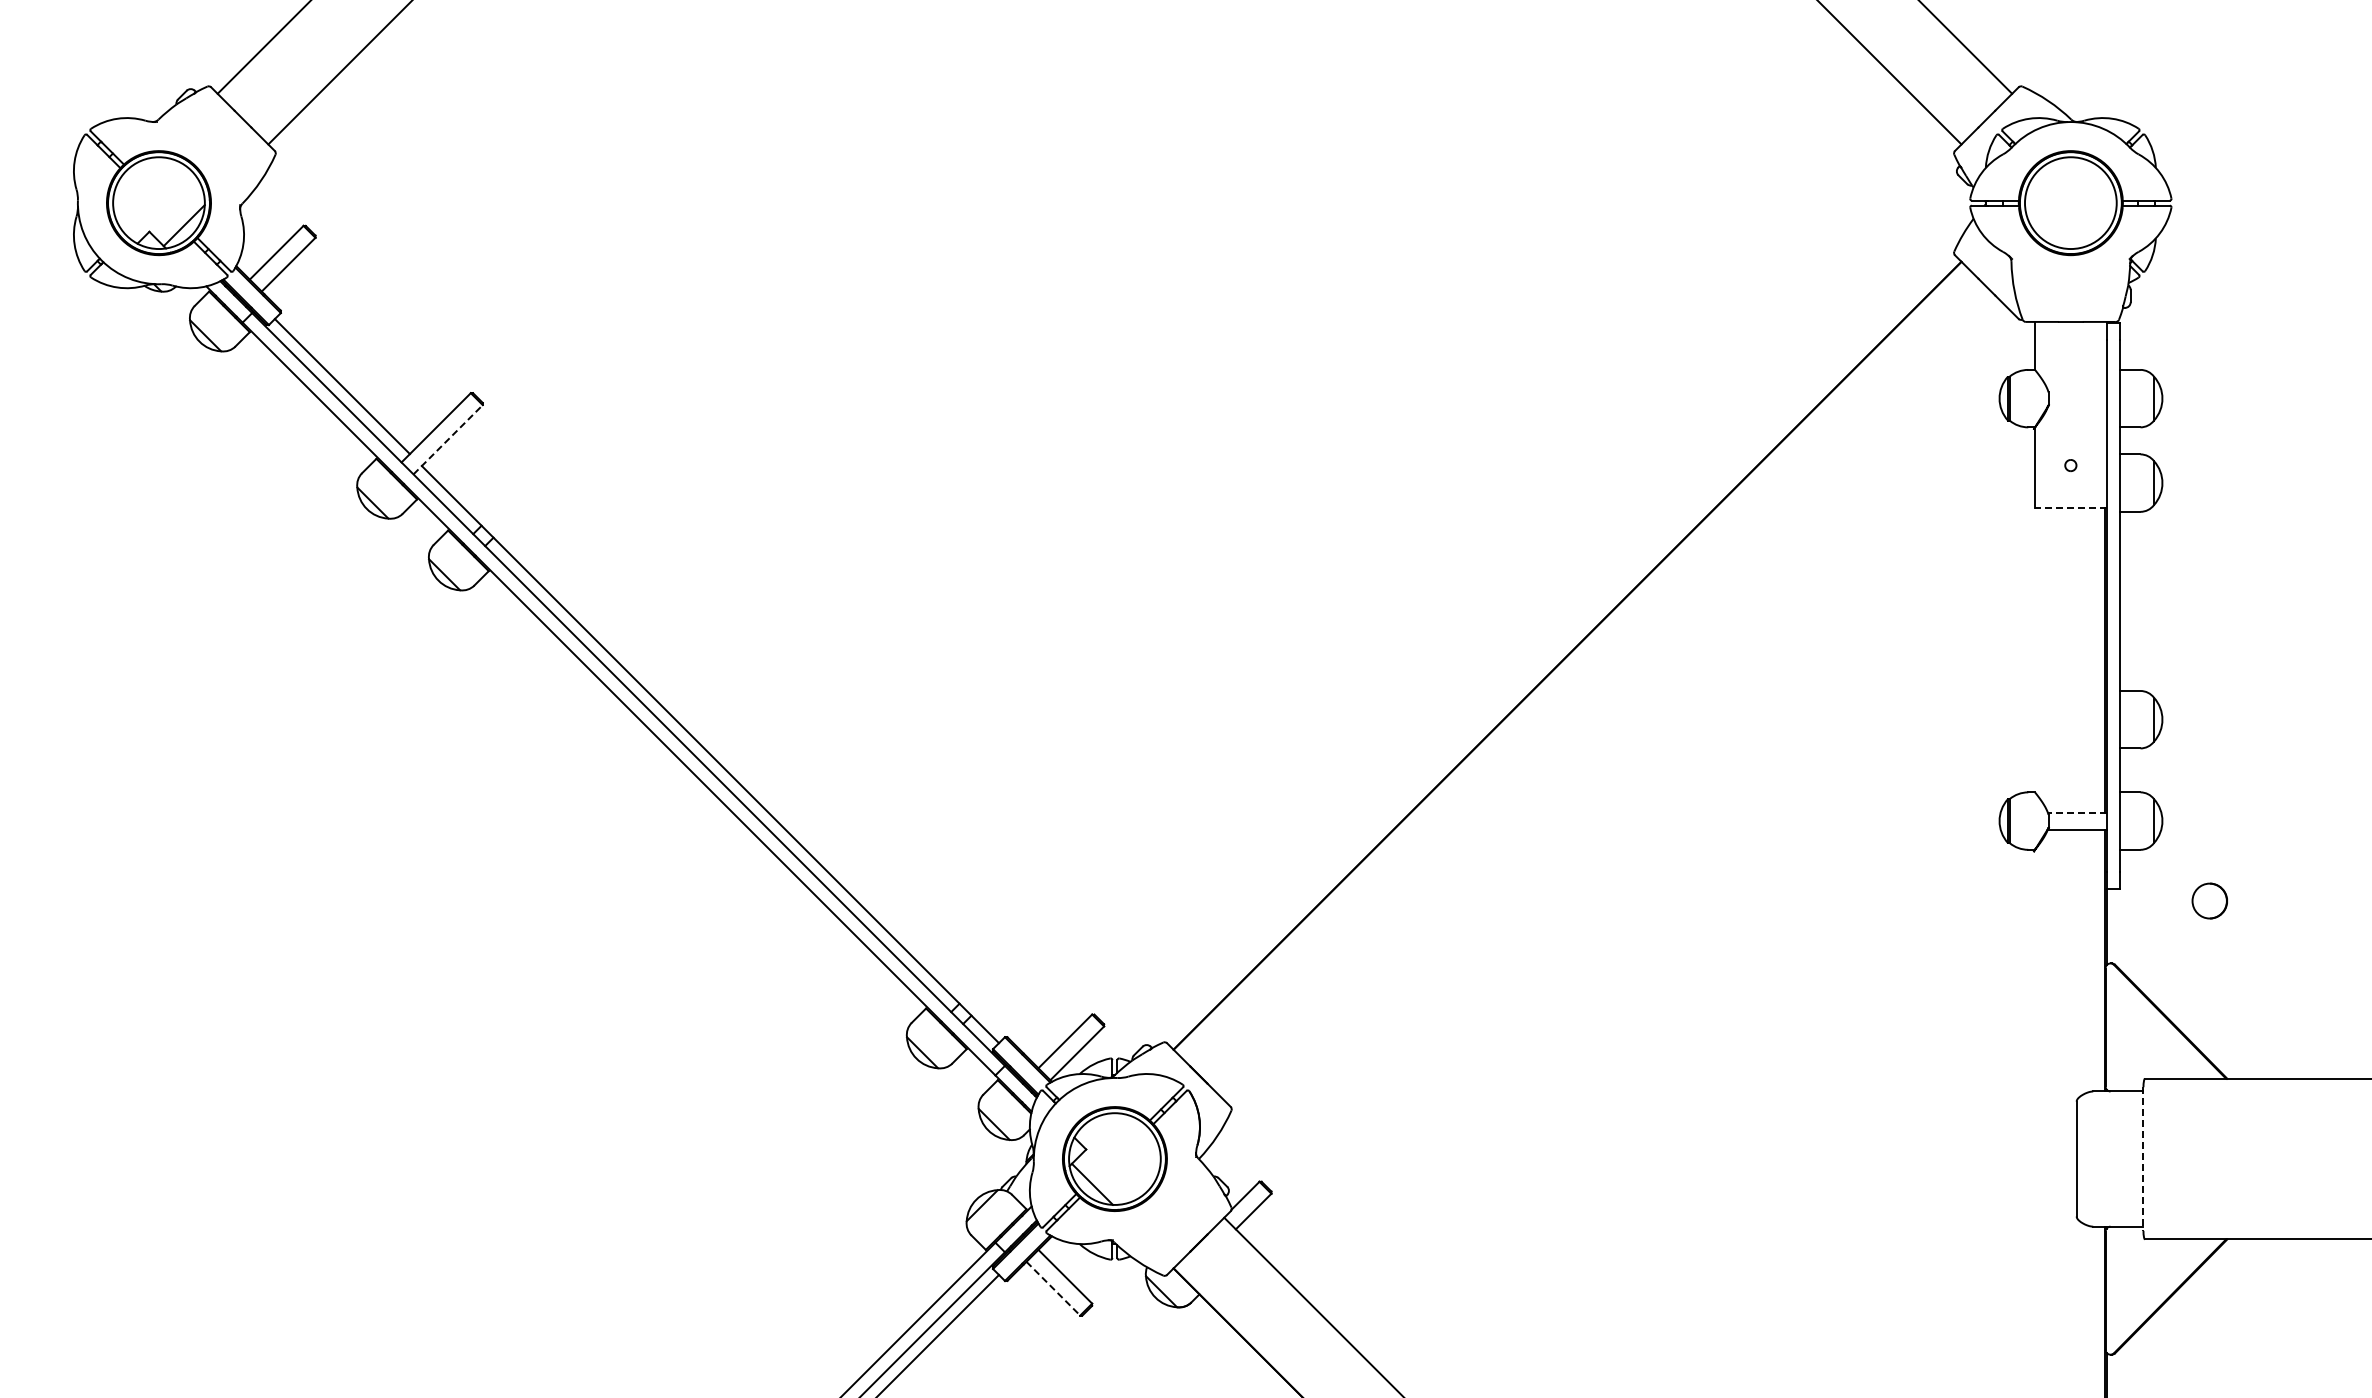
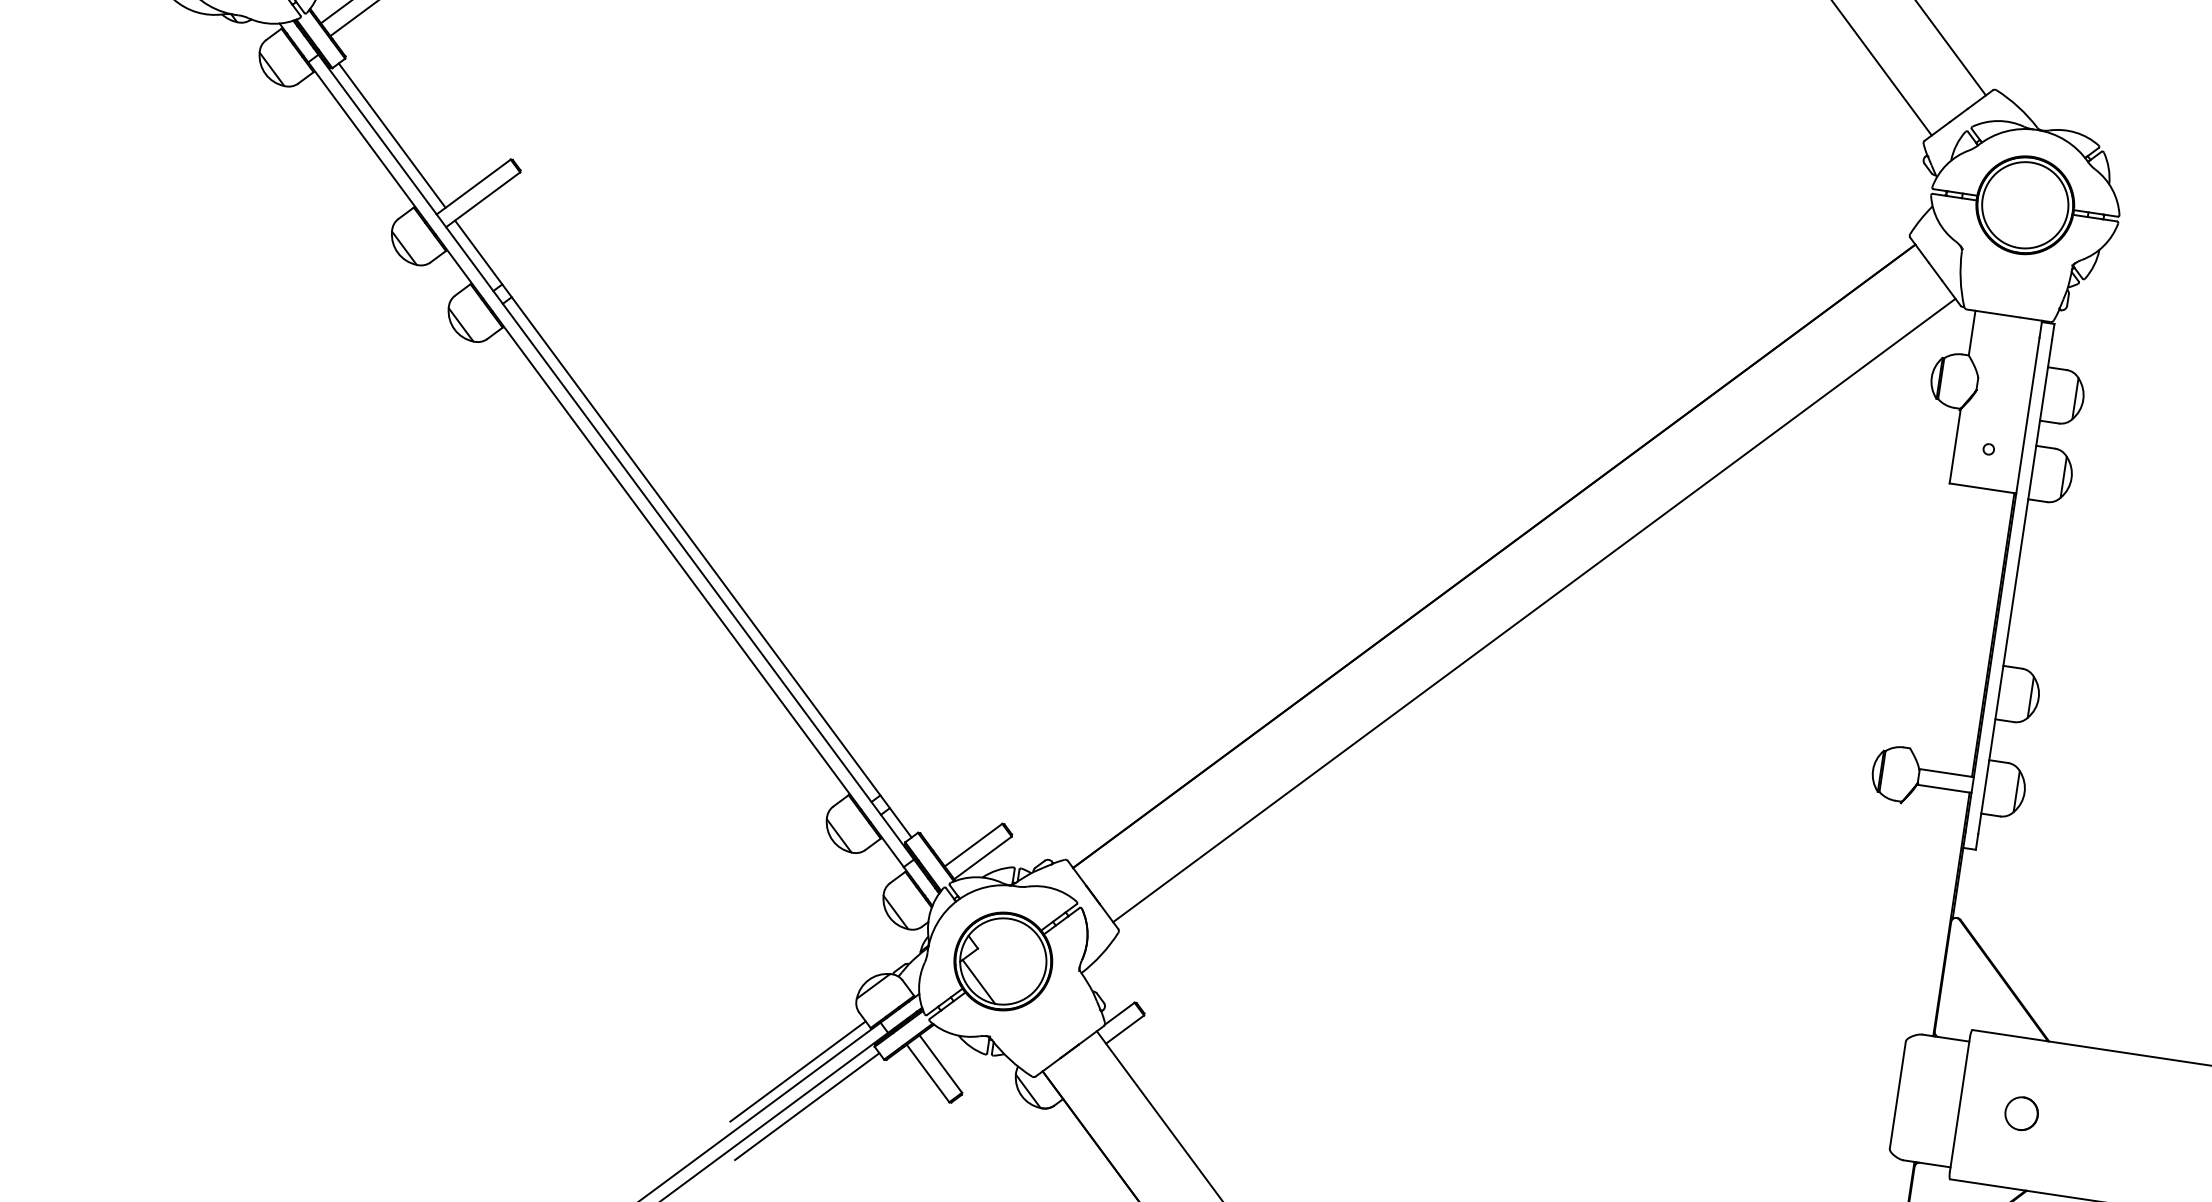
line: (448, 439) -> (483, 199), dashed -> solid
line: (2070, 507) -> (1982, 488), dashed -> solid
line: (1618, 706) -> (1534, 610), added
line: (2076, 812) -> (1945, 772), dashed -> solid
part: (2209, 900) -> (2021, 1113), moved
line: (2143, 1159) -> (1959, 1104), dashed -> solid
line: (1053, 1289) -> (928, 1074), dashed -> solid
line: (916, 1306) -> (798, 1071), added

